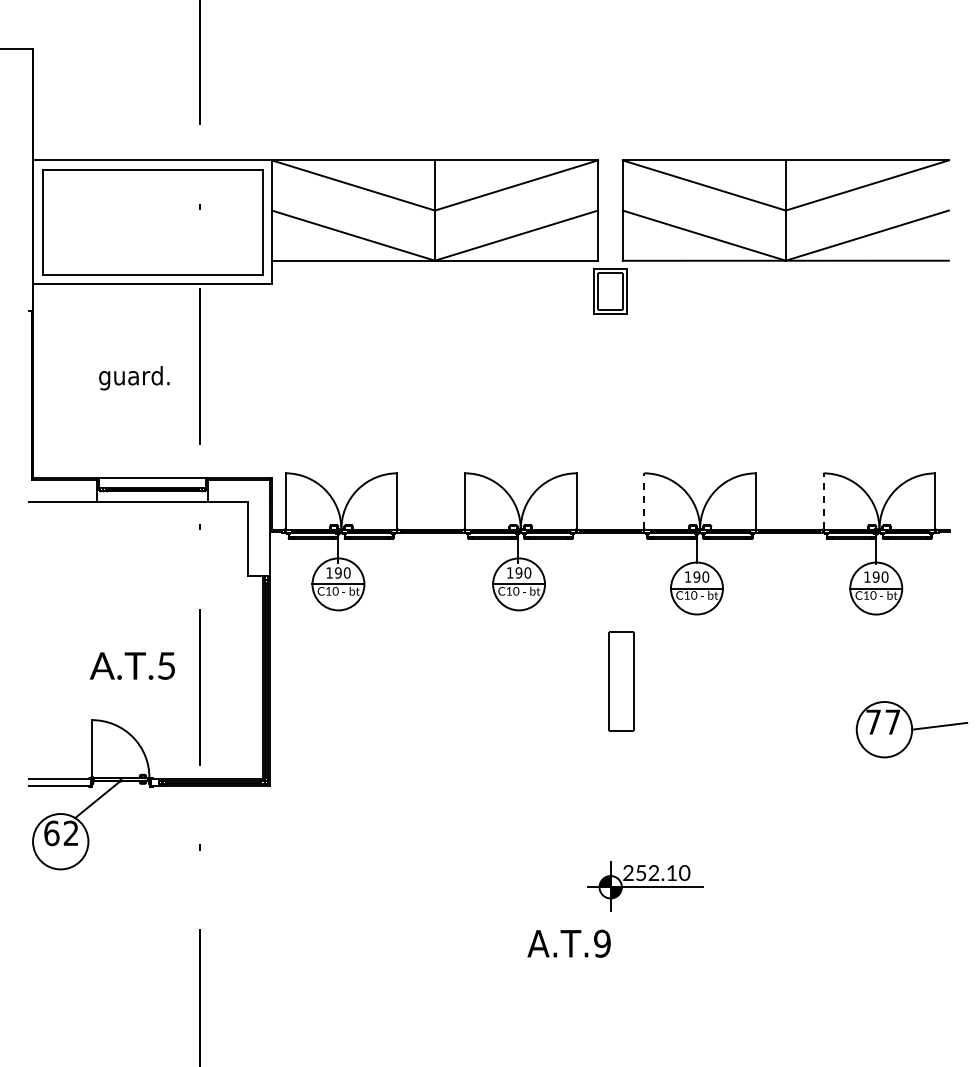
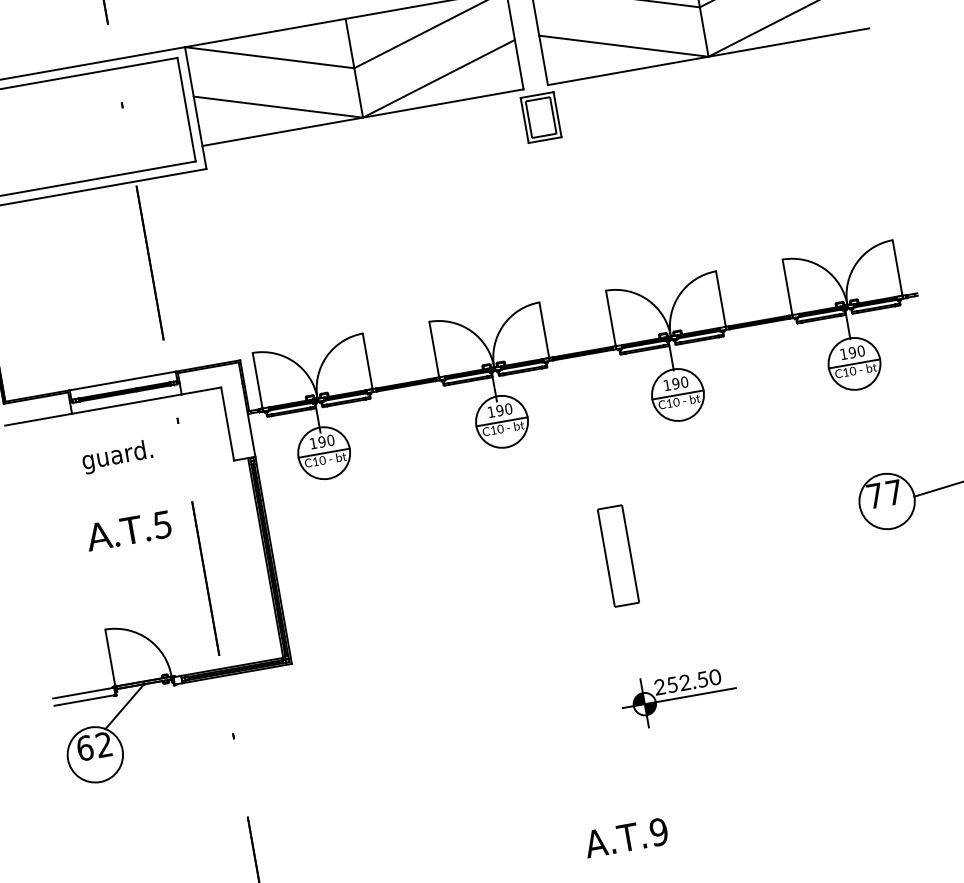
text: (134, 377) -> (117, 456), moved
line: (644, 501) -> (611, 318), dashed -> solid
line: (823, 501) -> (787, 287), dashed -> solid
text: (131, 665) -> (127, 530), moved
part: (621, 681) -> (618, 555), moved
text: (671, 873) -> (702, 680), 252.10 -> 252.50
text: (568, 943) -> (625, 837), moved

